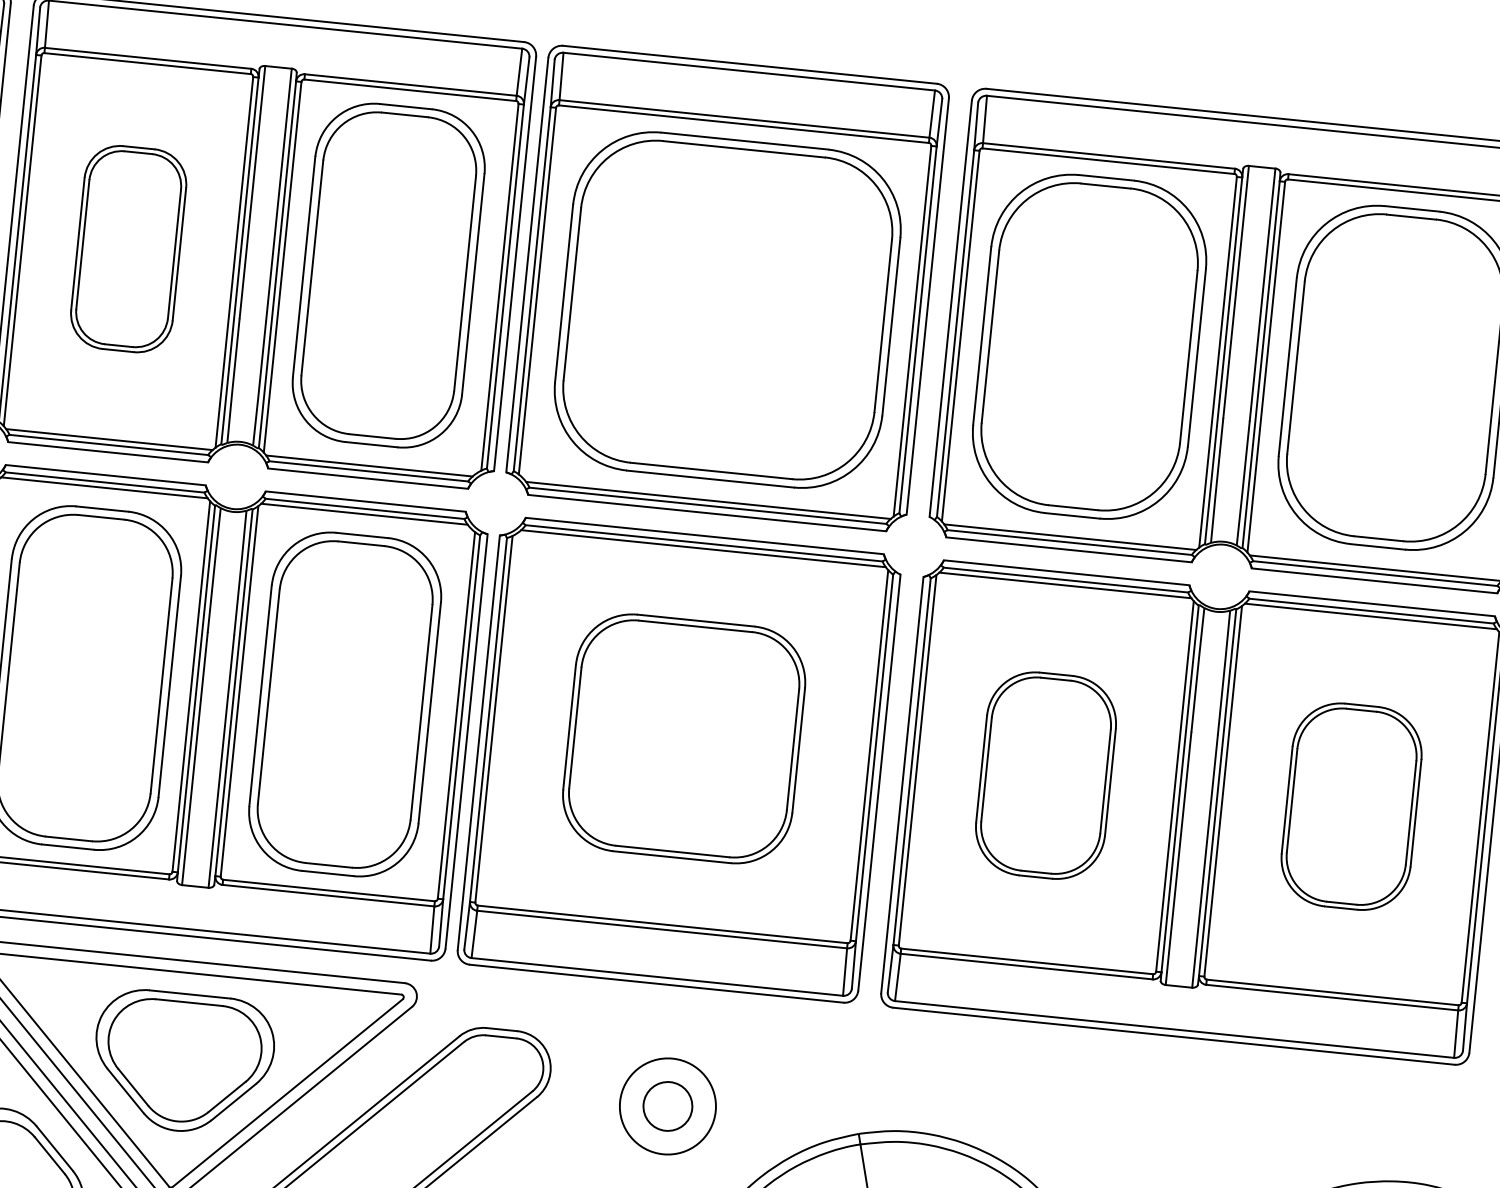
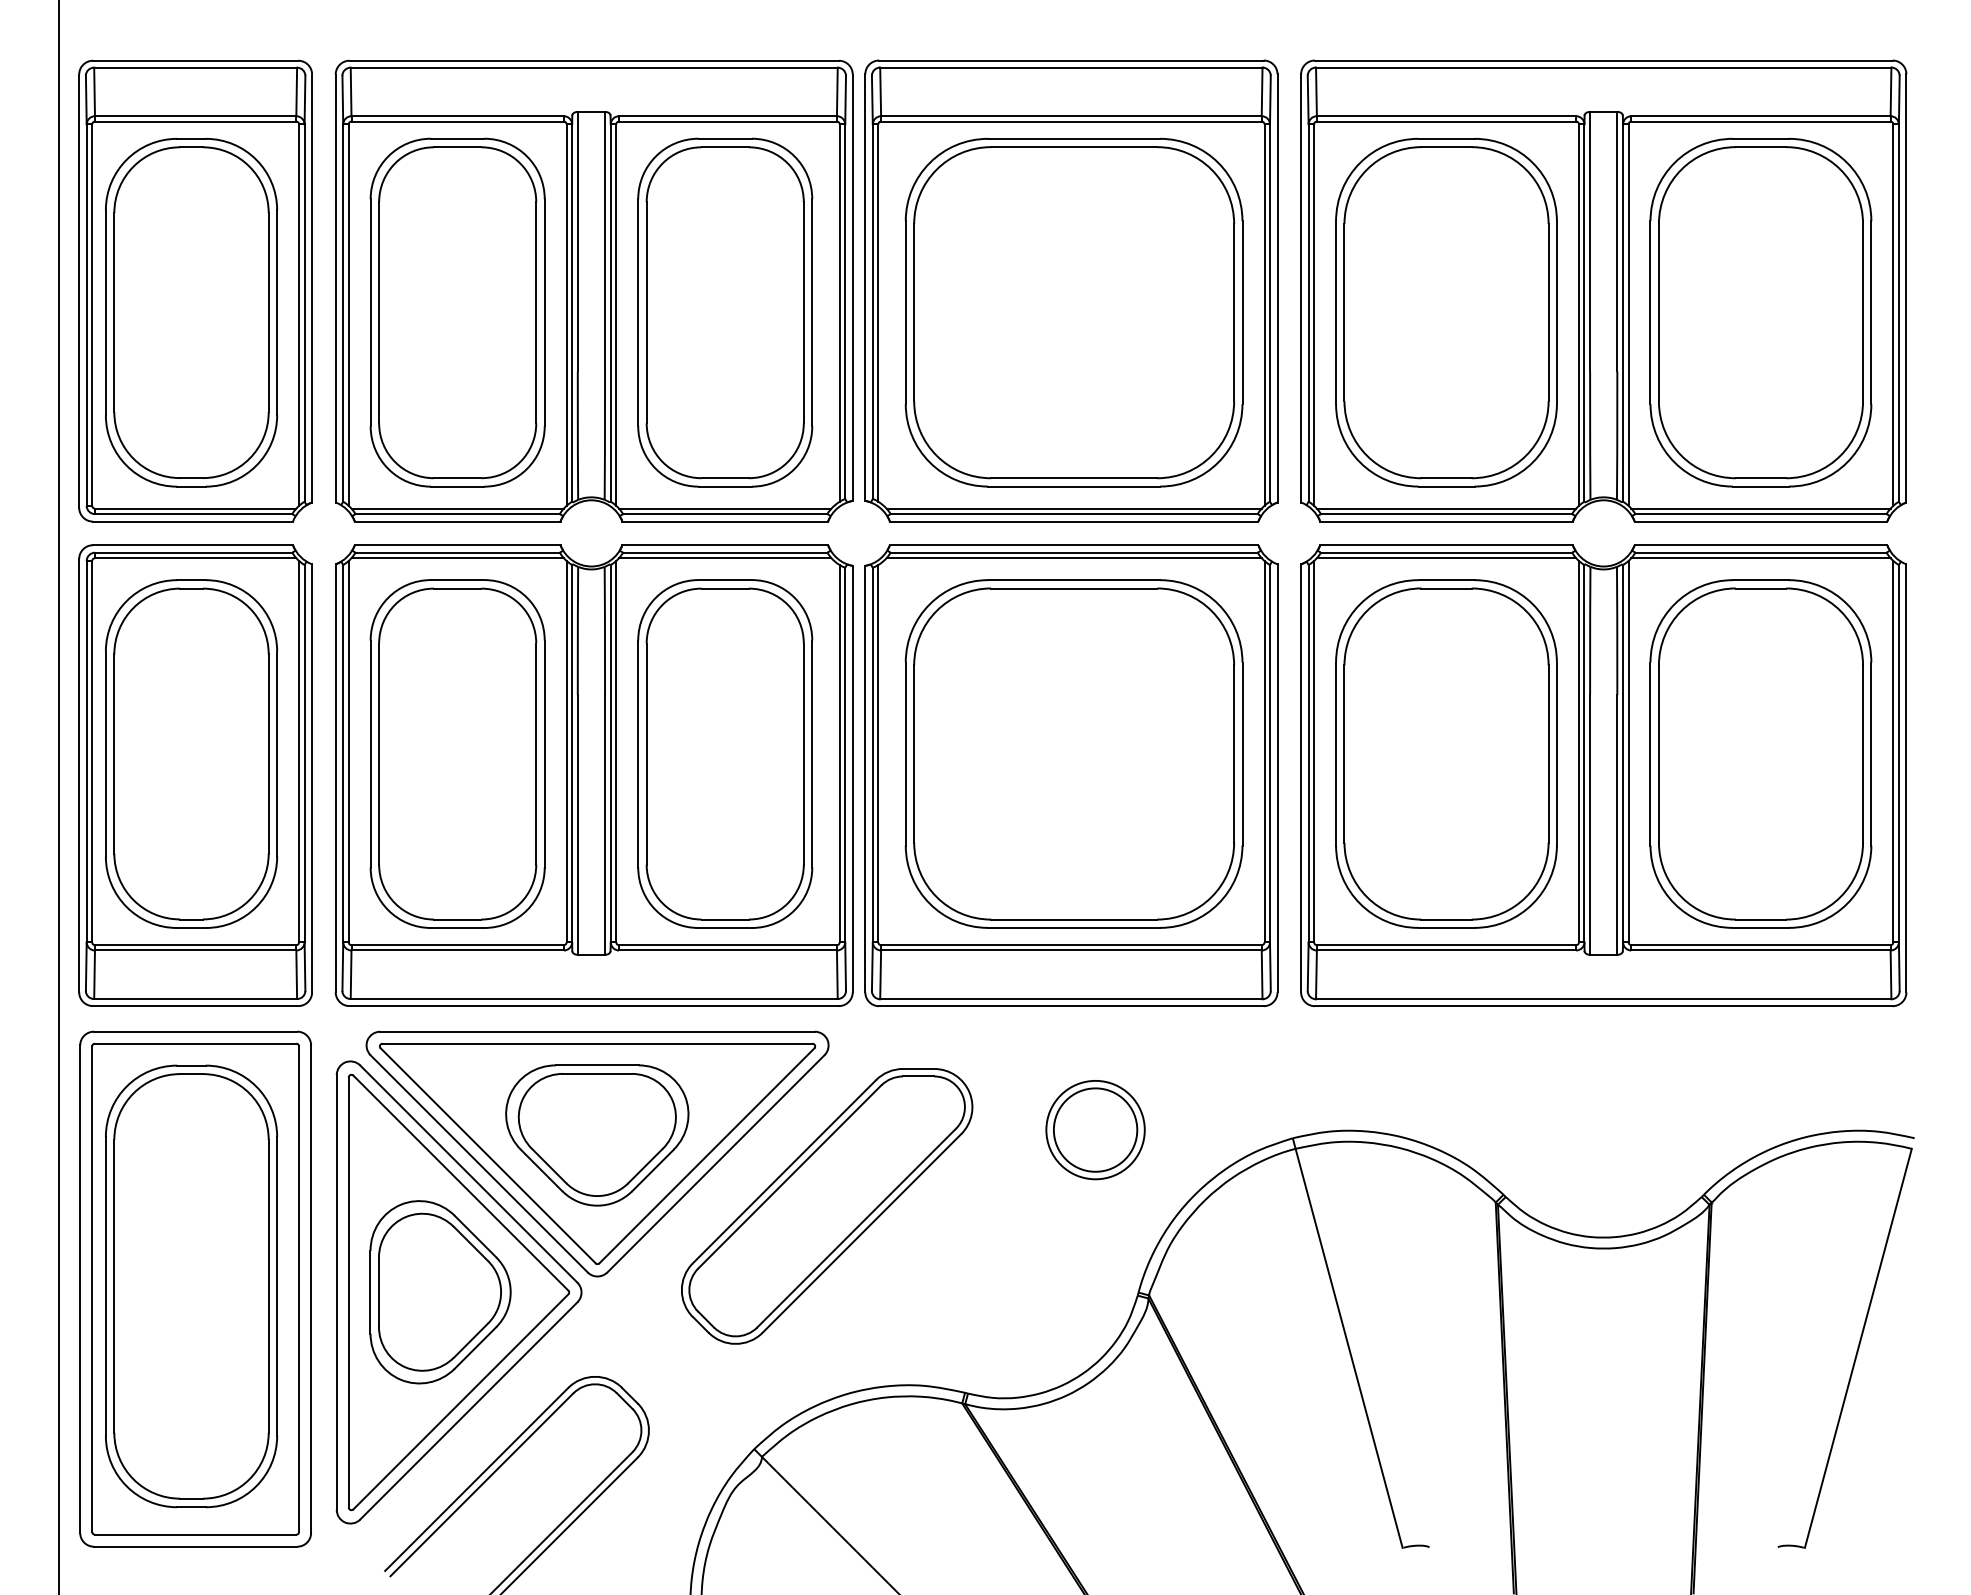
part: (128, 249) -> (457, 312), size x1.67
part: (683, 738) -> (1073, 753), size x1.43
part: (1046, 775) -> (1446, 753), size x1.67
part: (1351, 806) -> (1760, 753), size x1.67
circle: (667, 1105) -> (1095, 1129), size x1.67

